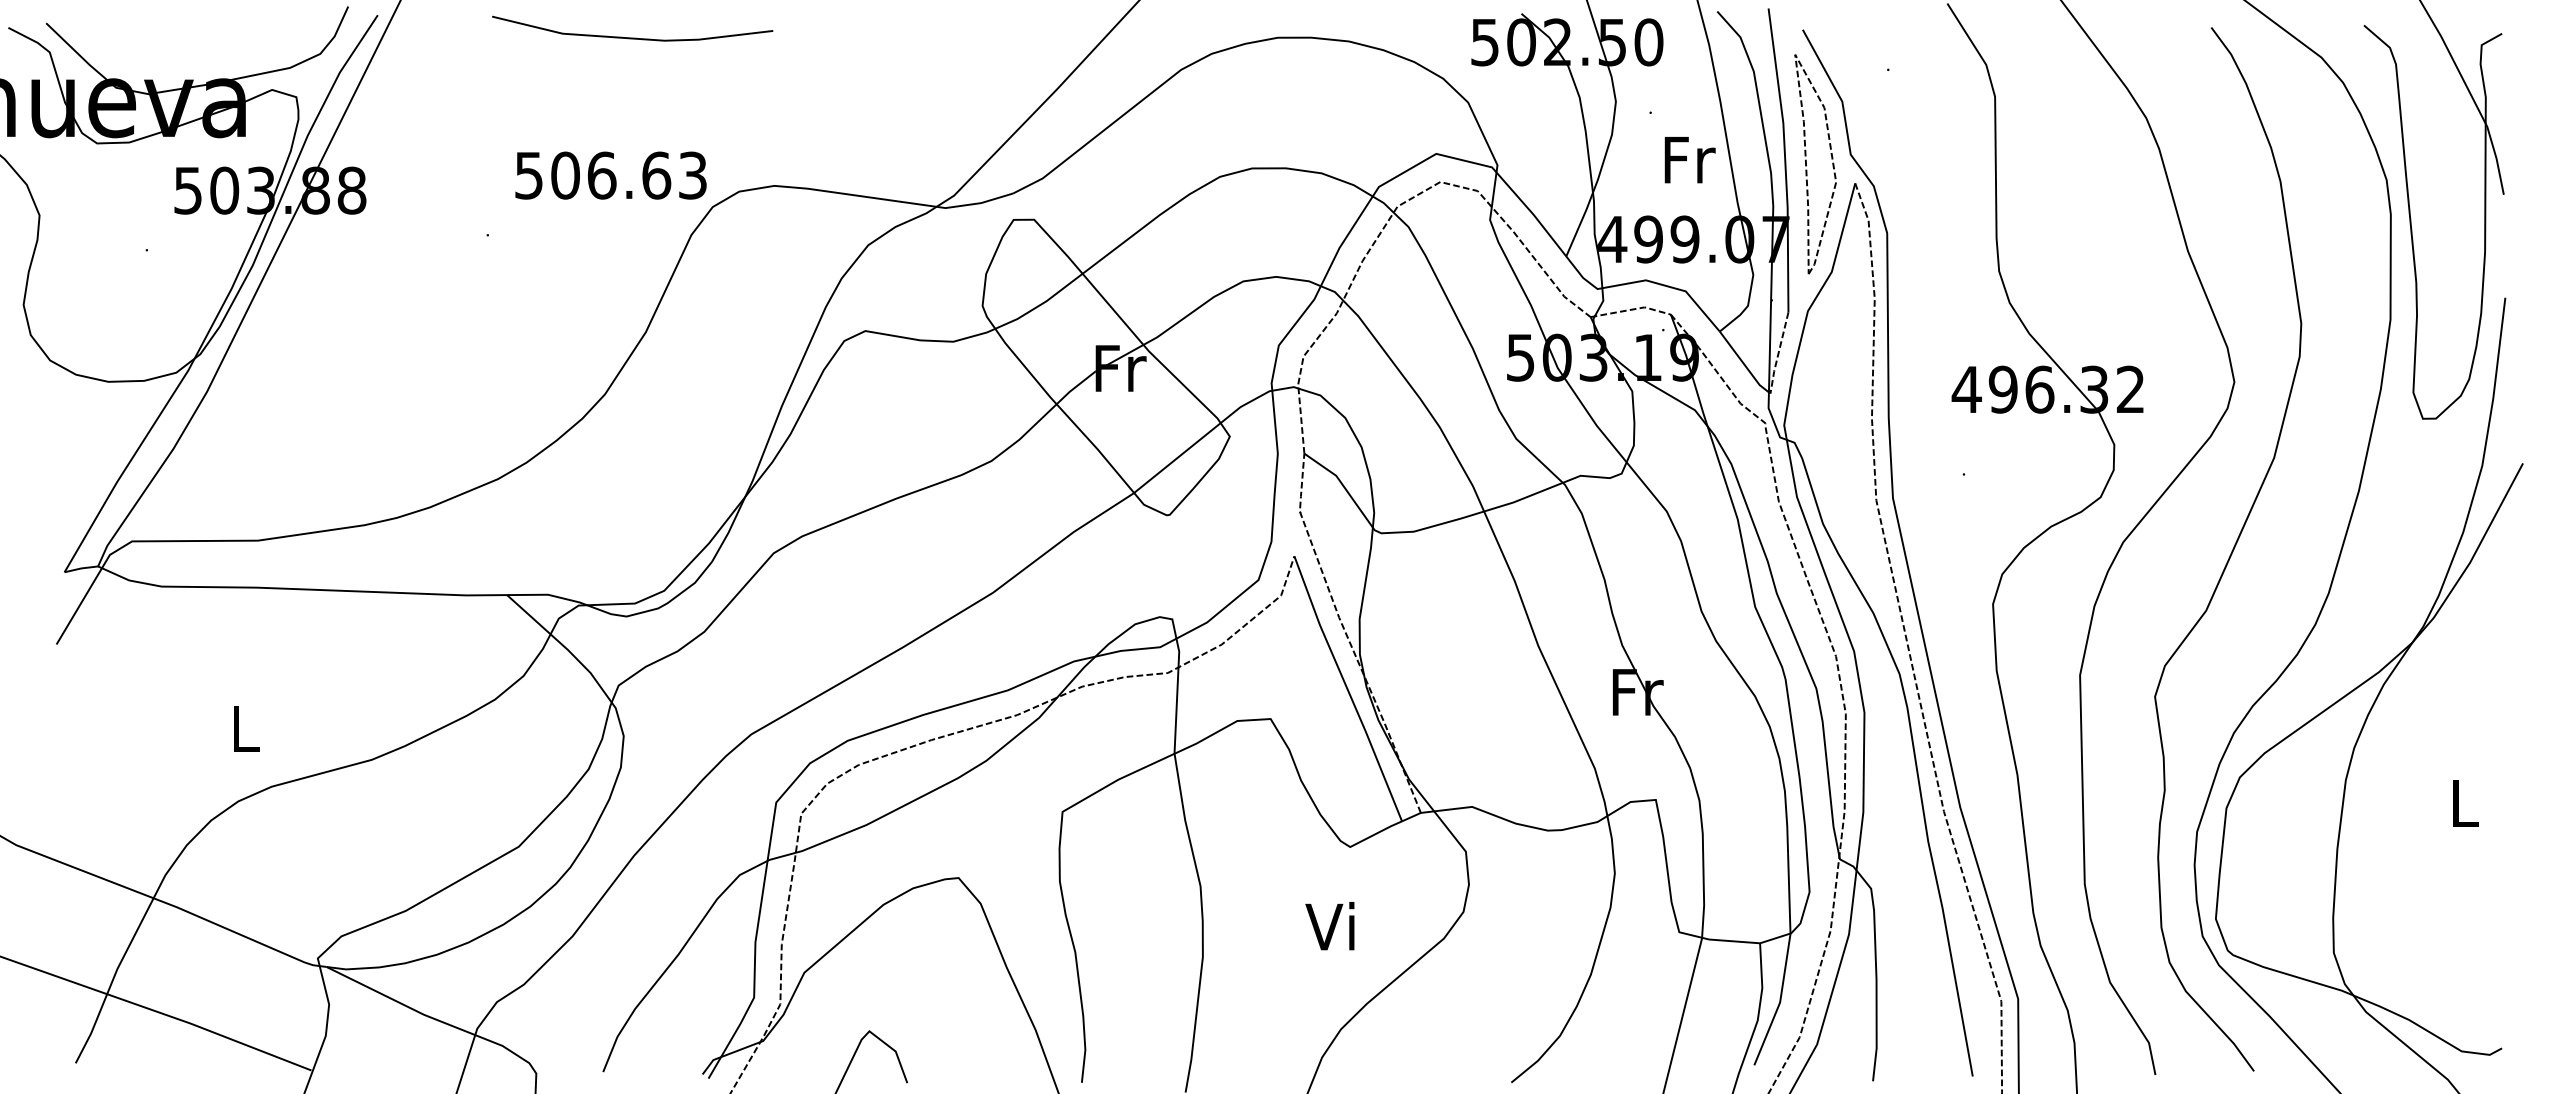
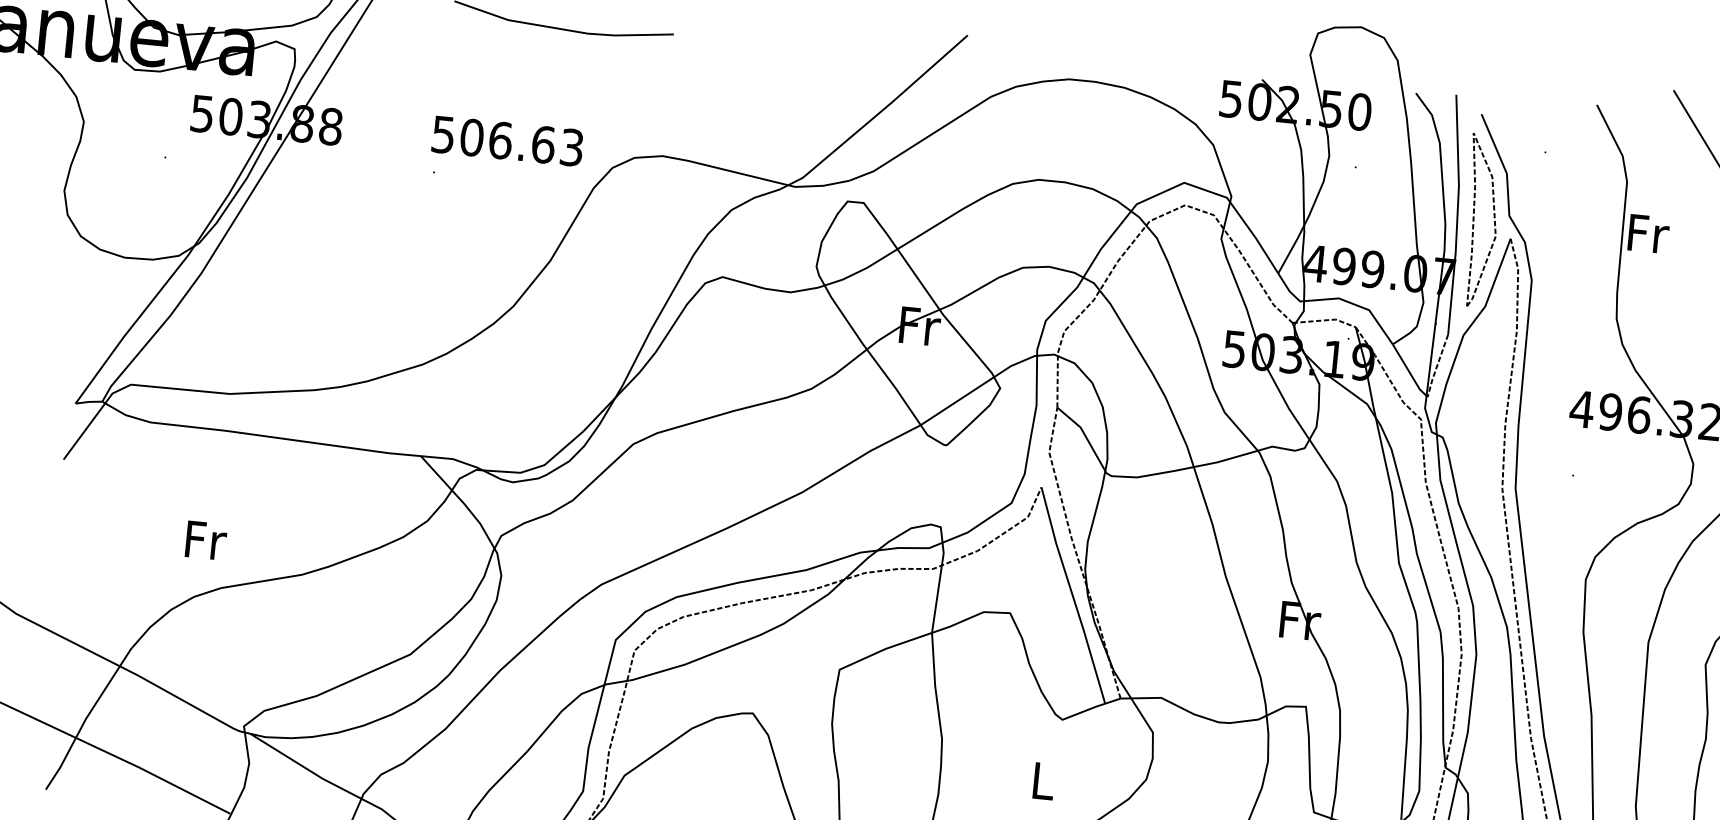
text: (1689, 160) -> (1648, 234), moved
text: (610, 175) -> (507, 141), moved
text: (246, 728) -> (206, 540), L -> Fr
text: (1329, 926) -> (1040, 780), Vi -> L

